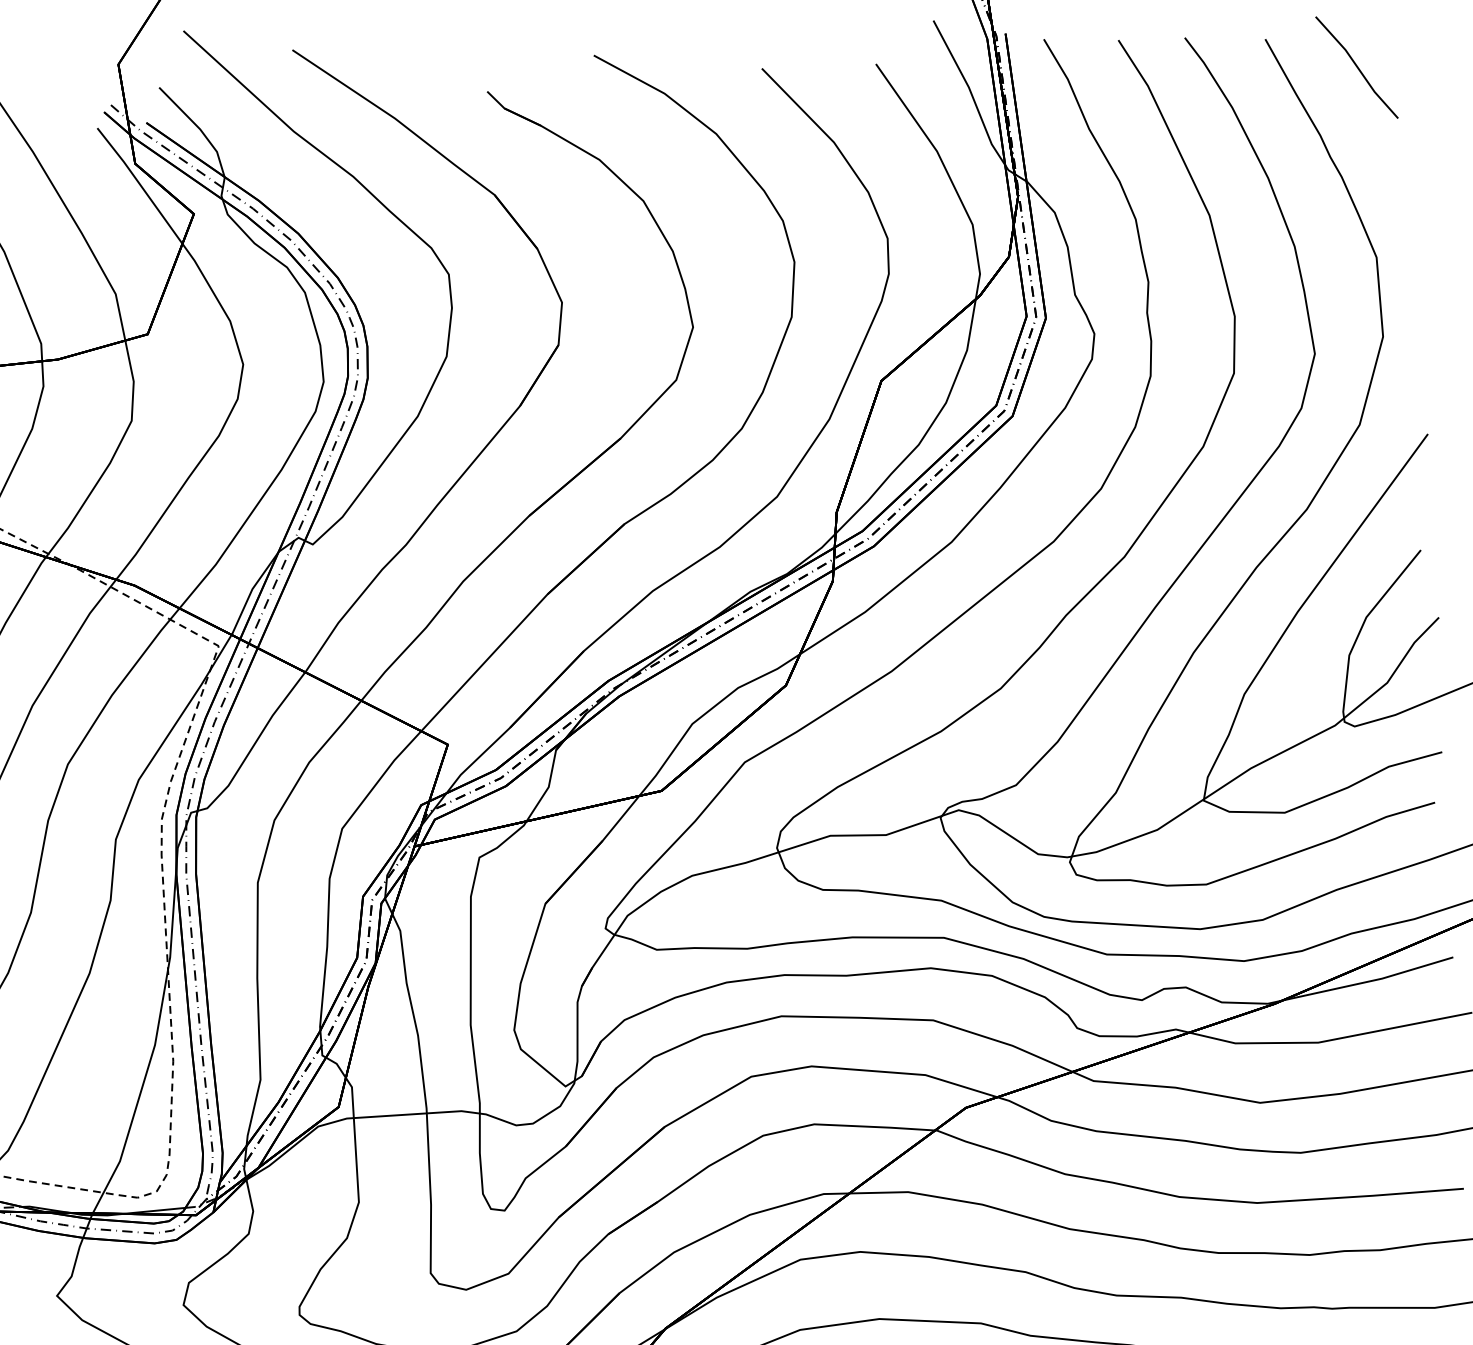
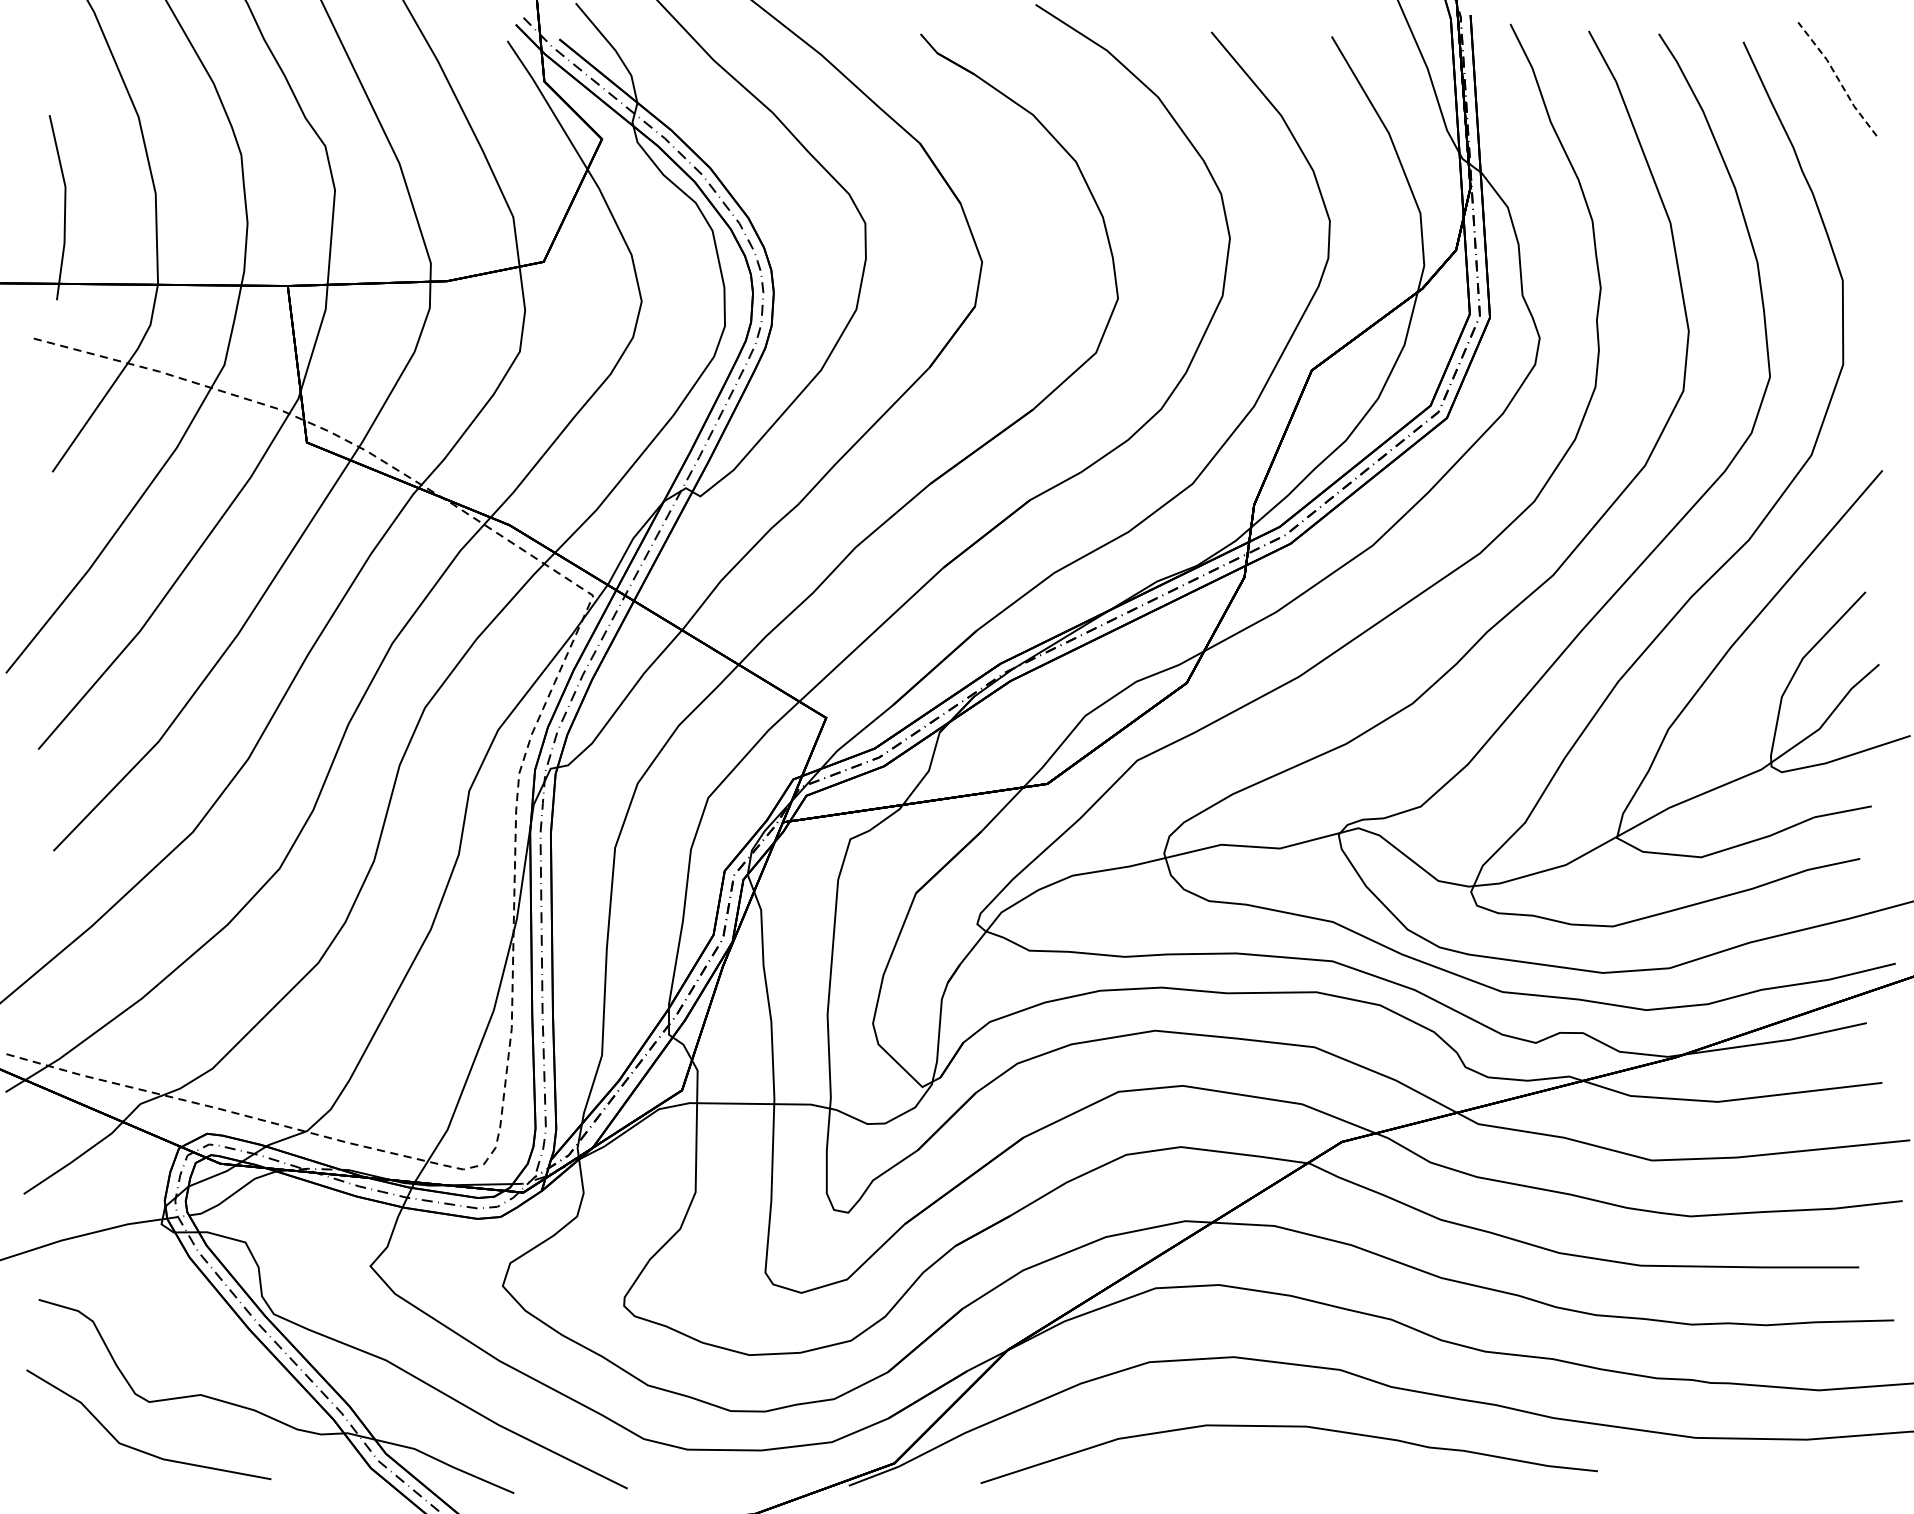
line: (1357, 66) -> (1838, 78), solid -> dashed

